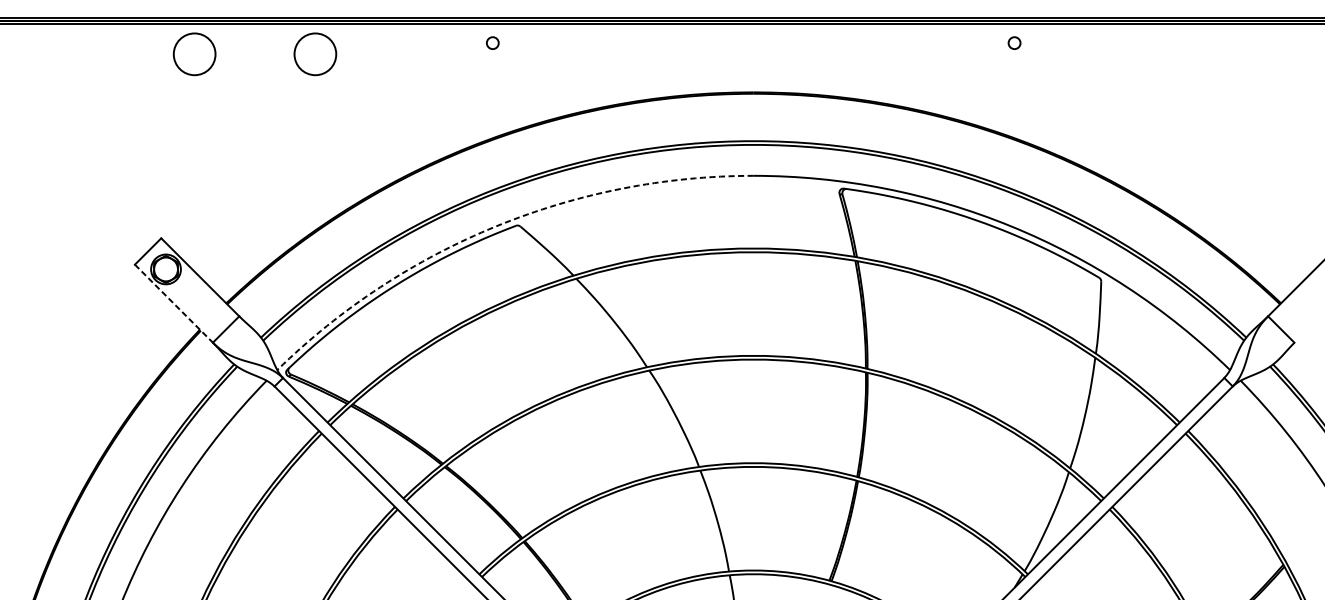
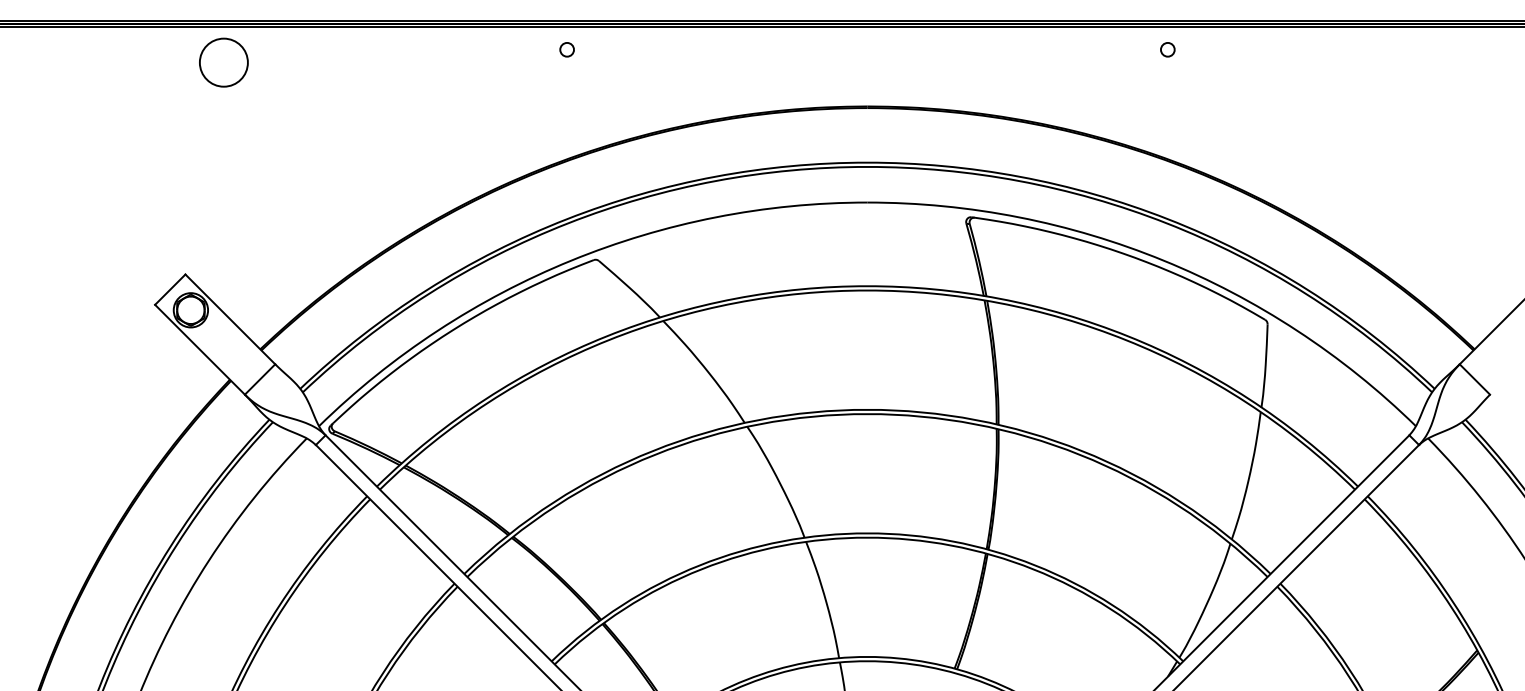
circle: (315, 54) -> (362, 62), removed
arc: (496, 226) -> (571, 260), dashed -> solid
line: (174, 303) -> (200, 349), dashed -> solid

